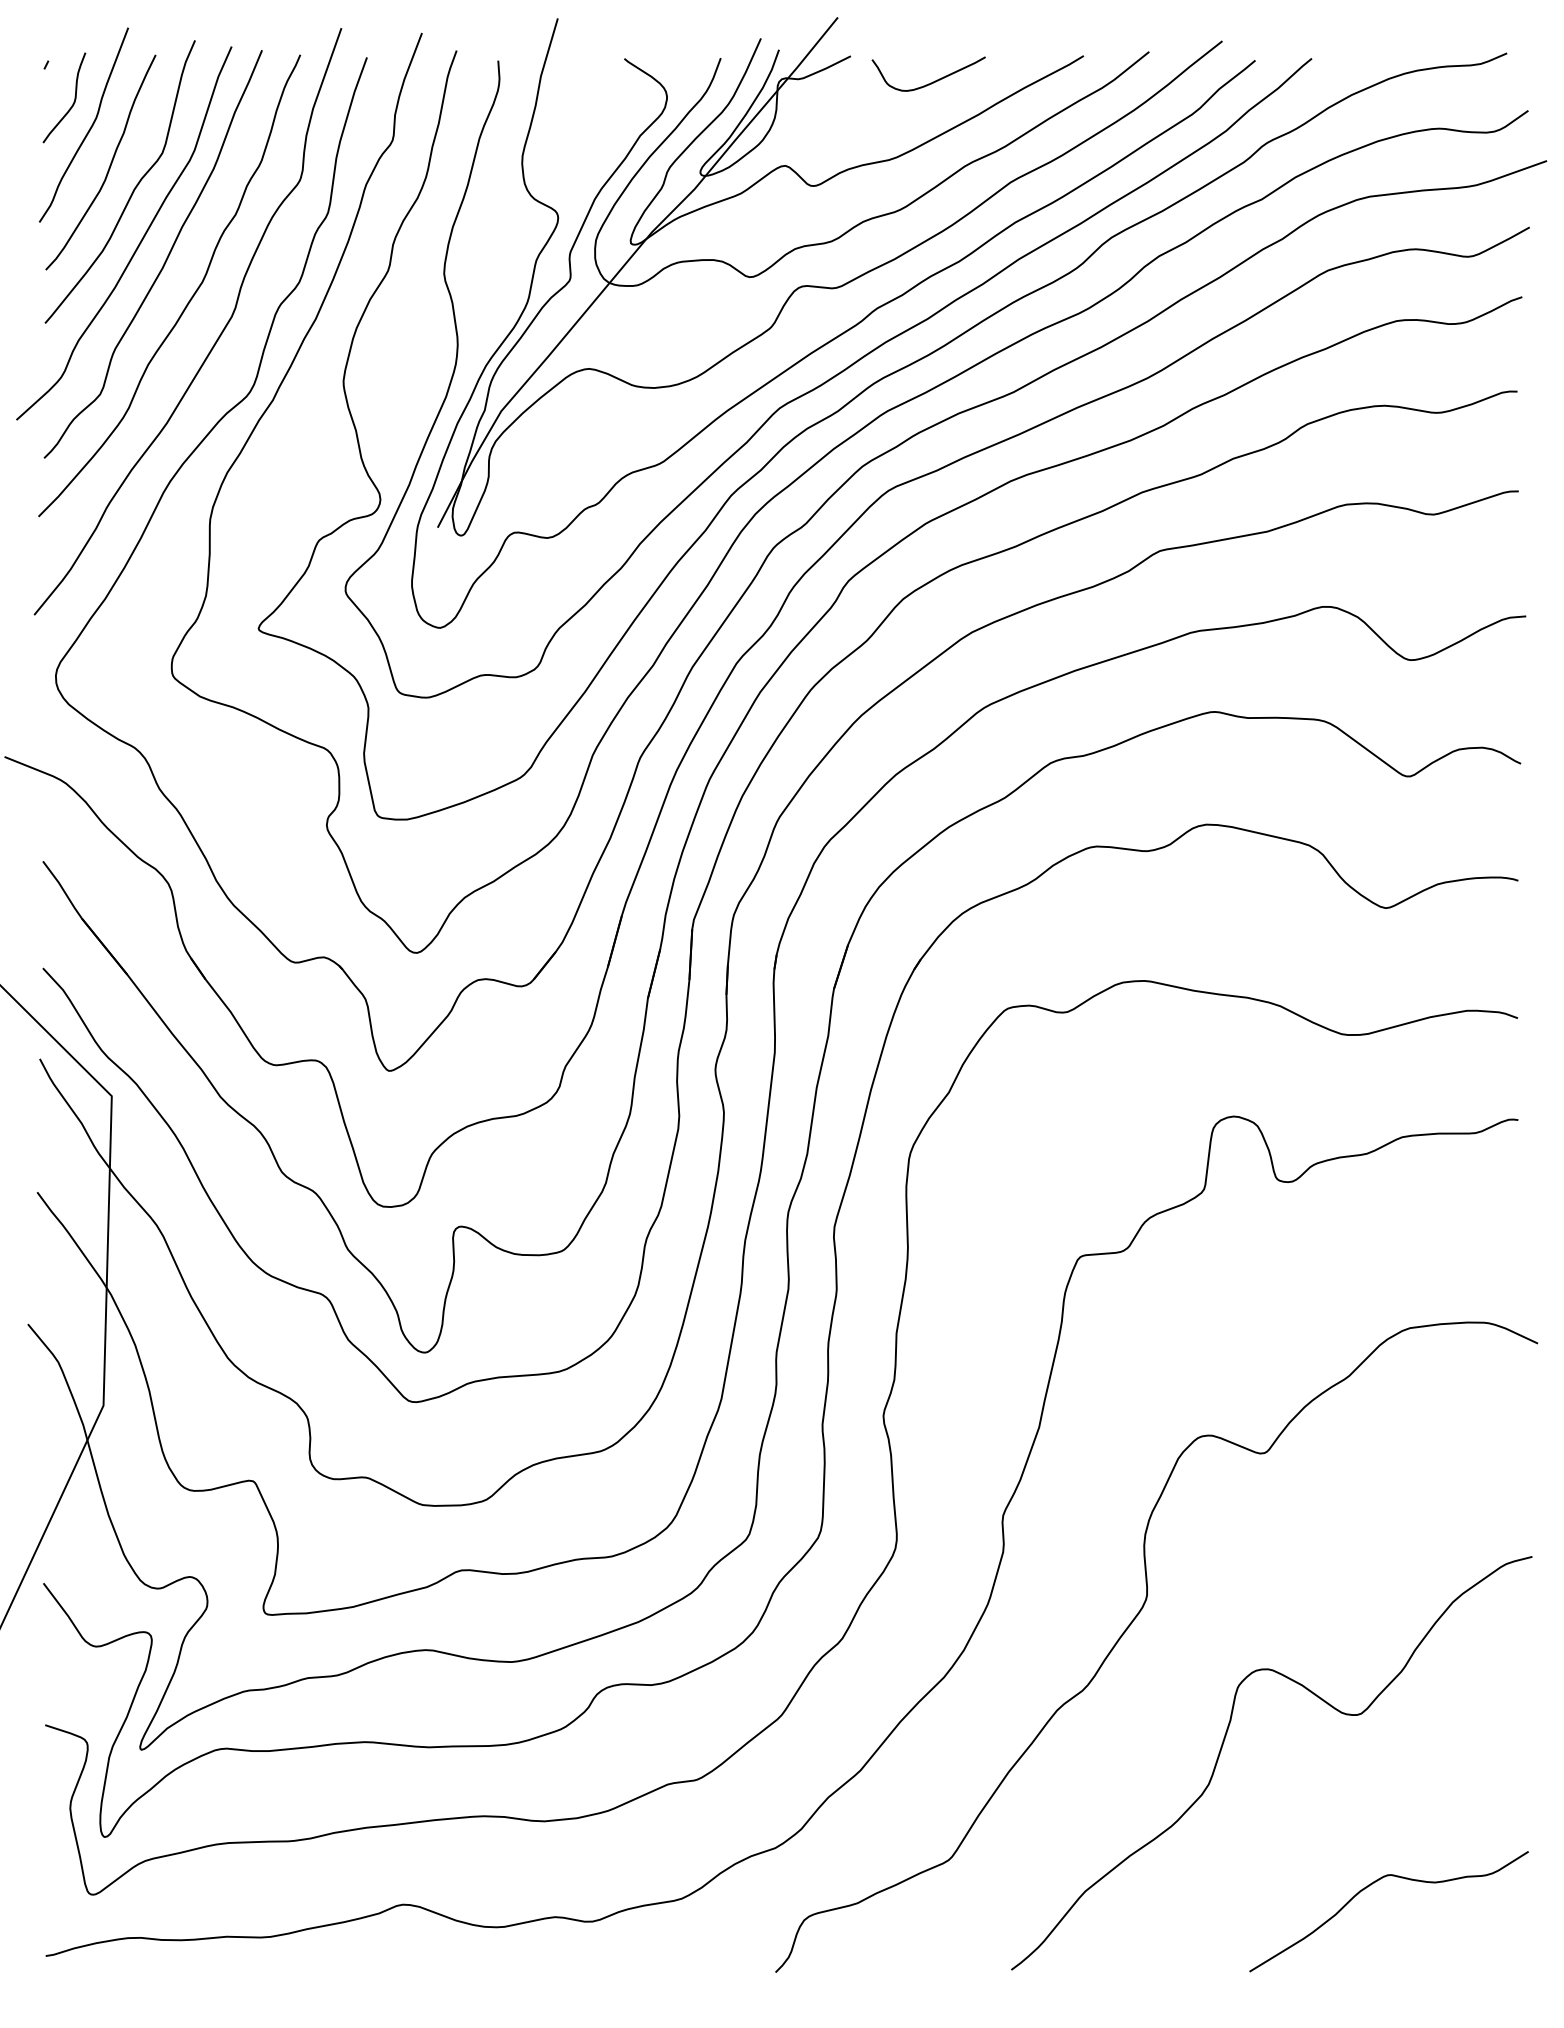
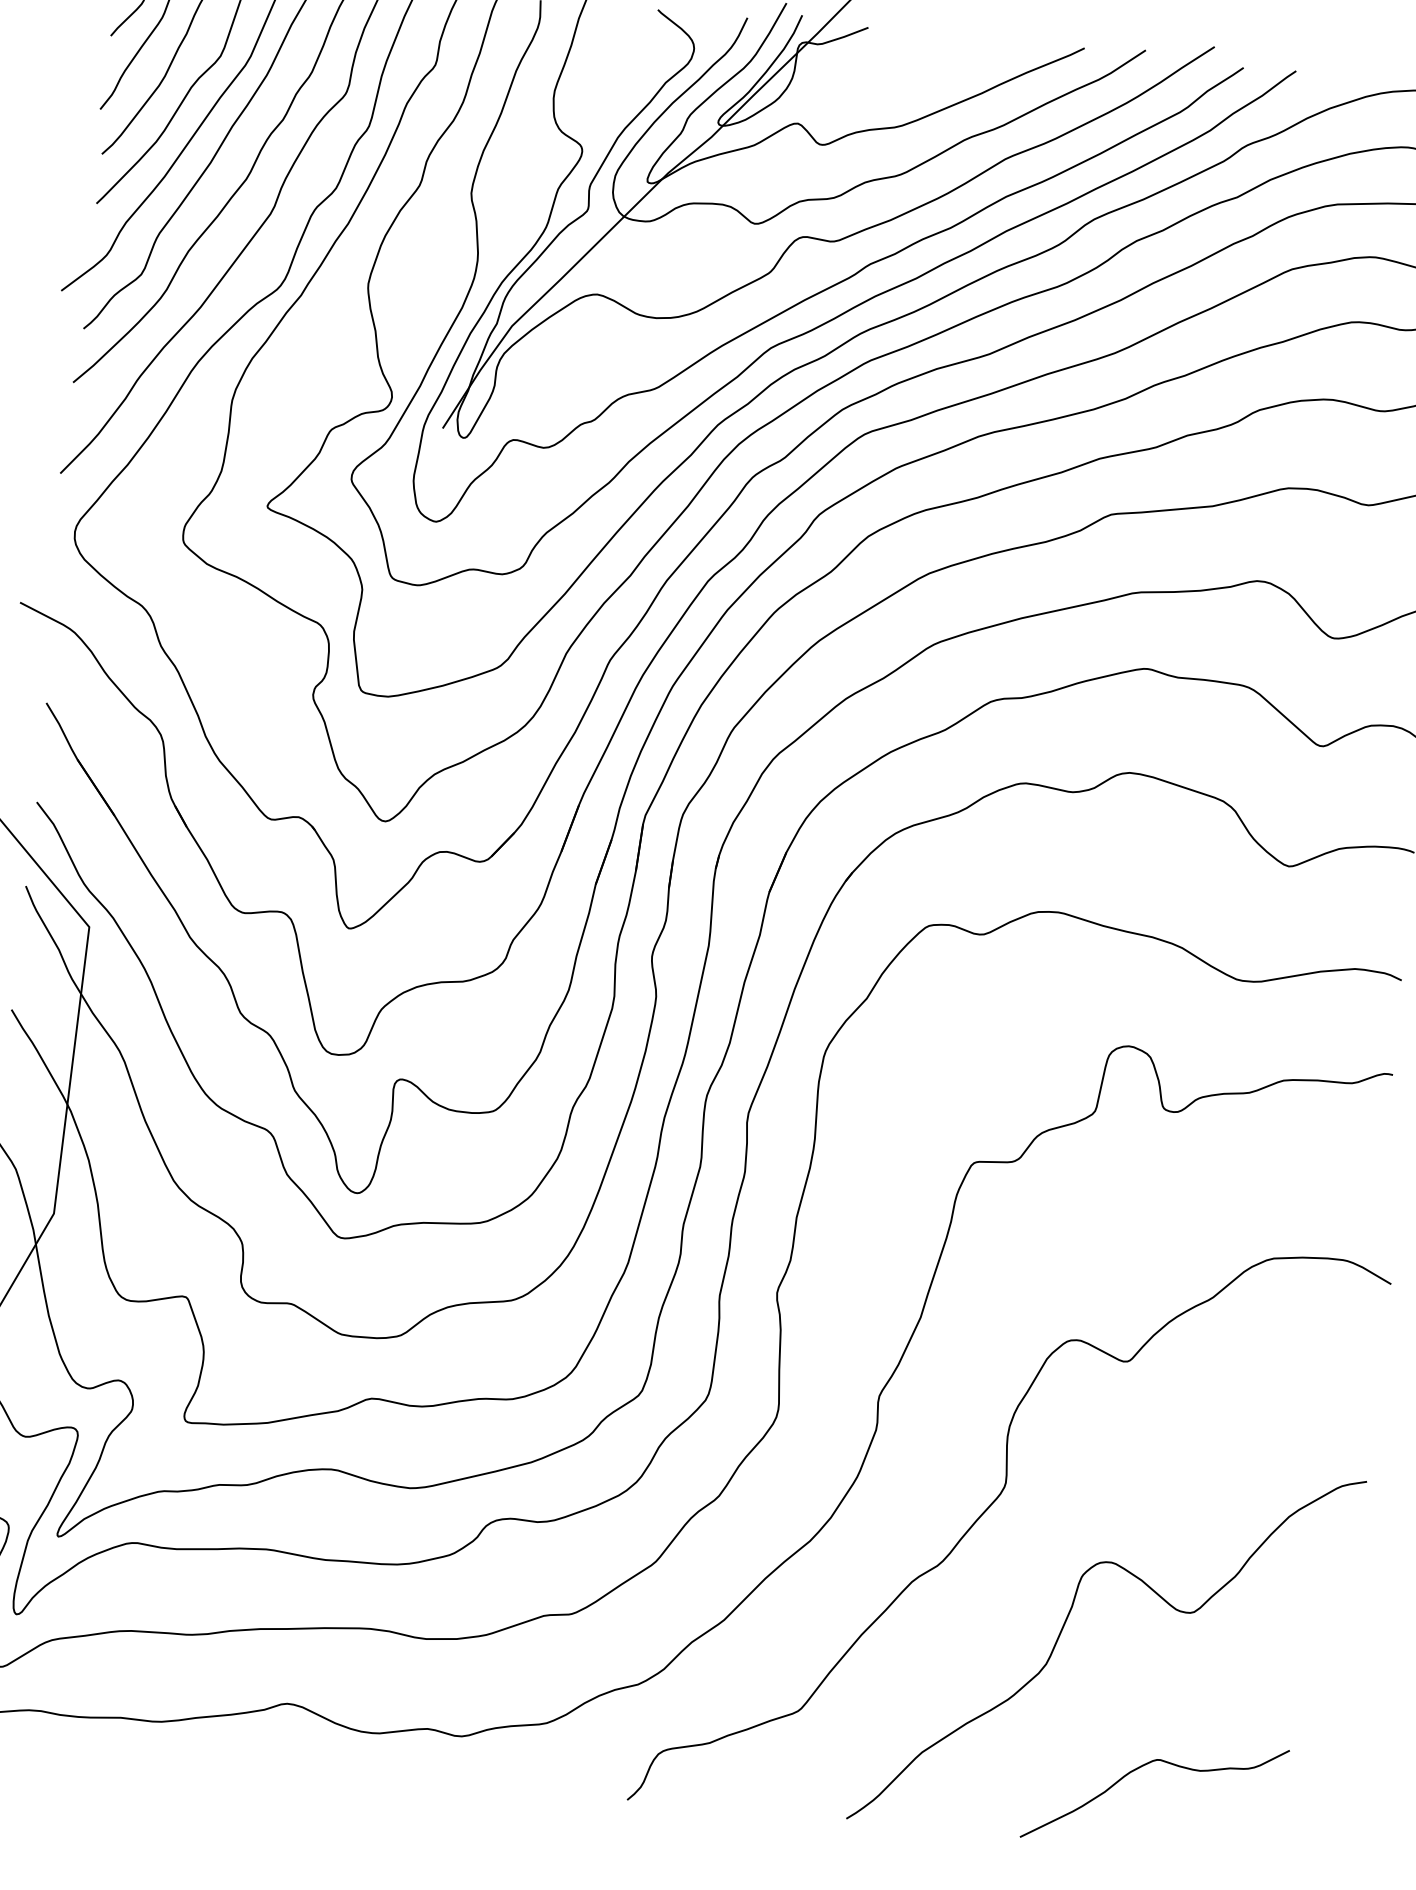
curve: (932, 81) -> (941, 58), removed
curve: (1371, 1885) -> (1140, 1767), moved

